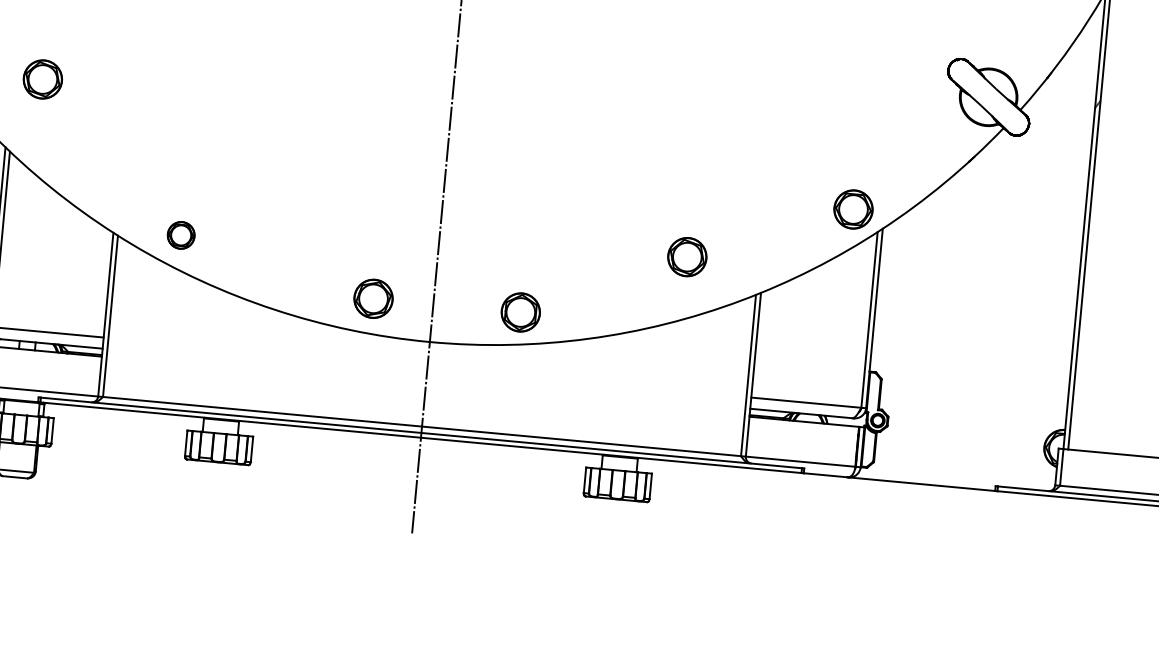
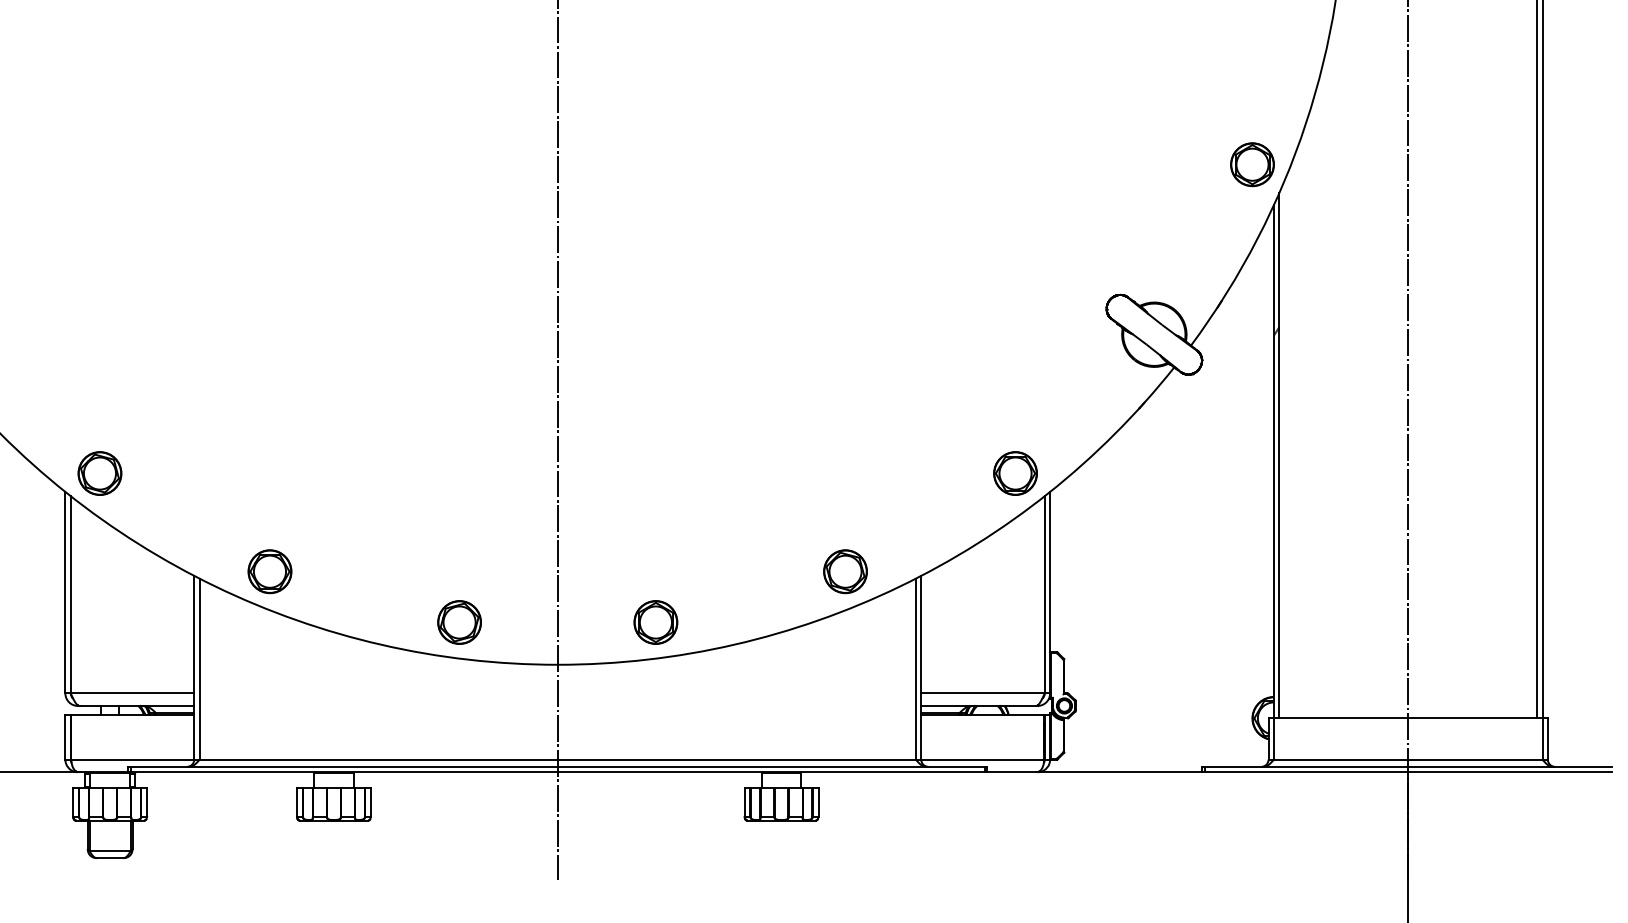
part: (42, 79) -> (99, 473), moved
part: (180, 235) -> (269, 571), size x1.43
part: (687, 256) -> (845, 571), moved
part: (373, 298) -> (459, 622), moved

